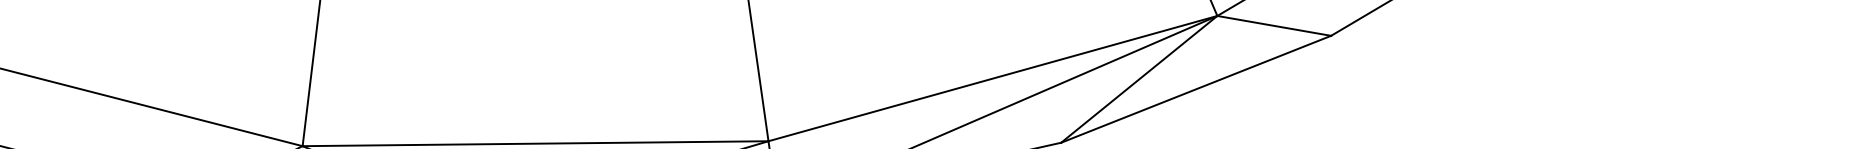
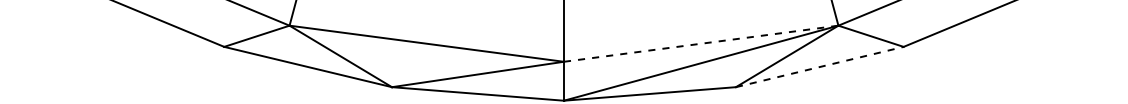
line: (993, 78) -> (701, 43), solid -> dashed
line: (1197, 88) -> (820, 66), solid -> dashed

